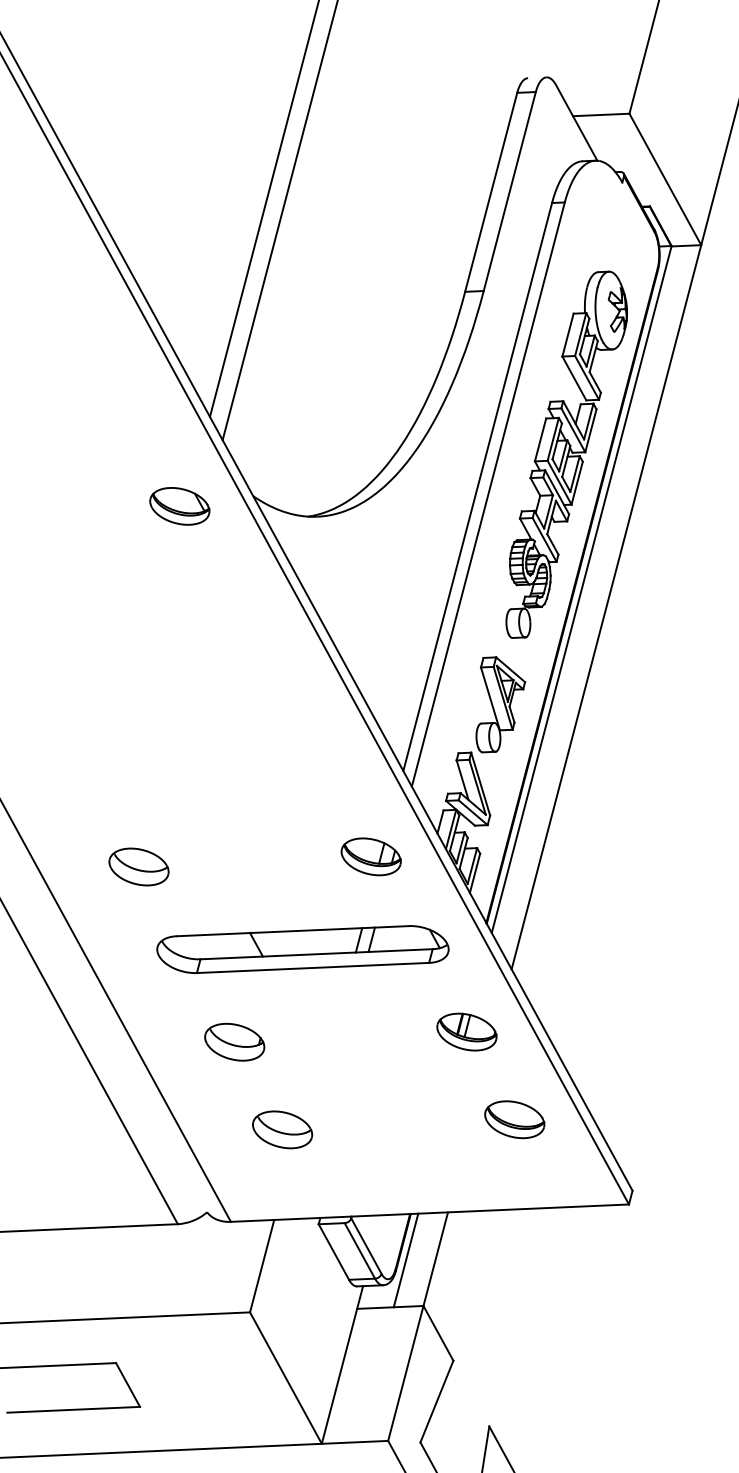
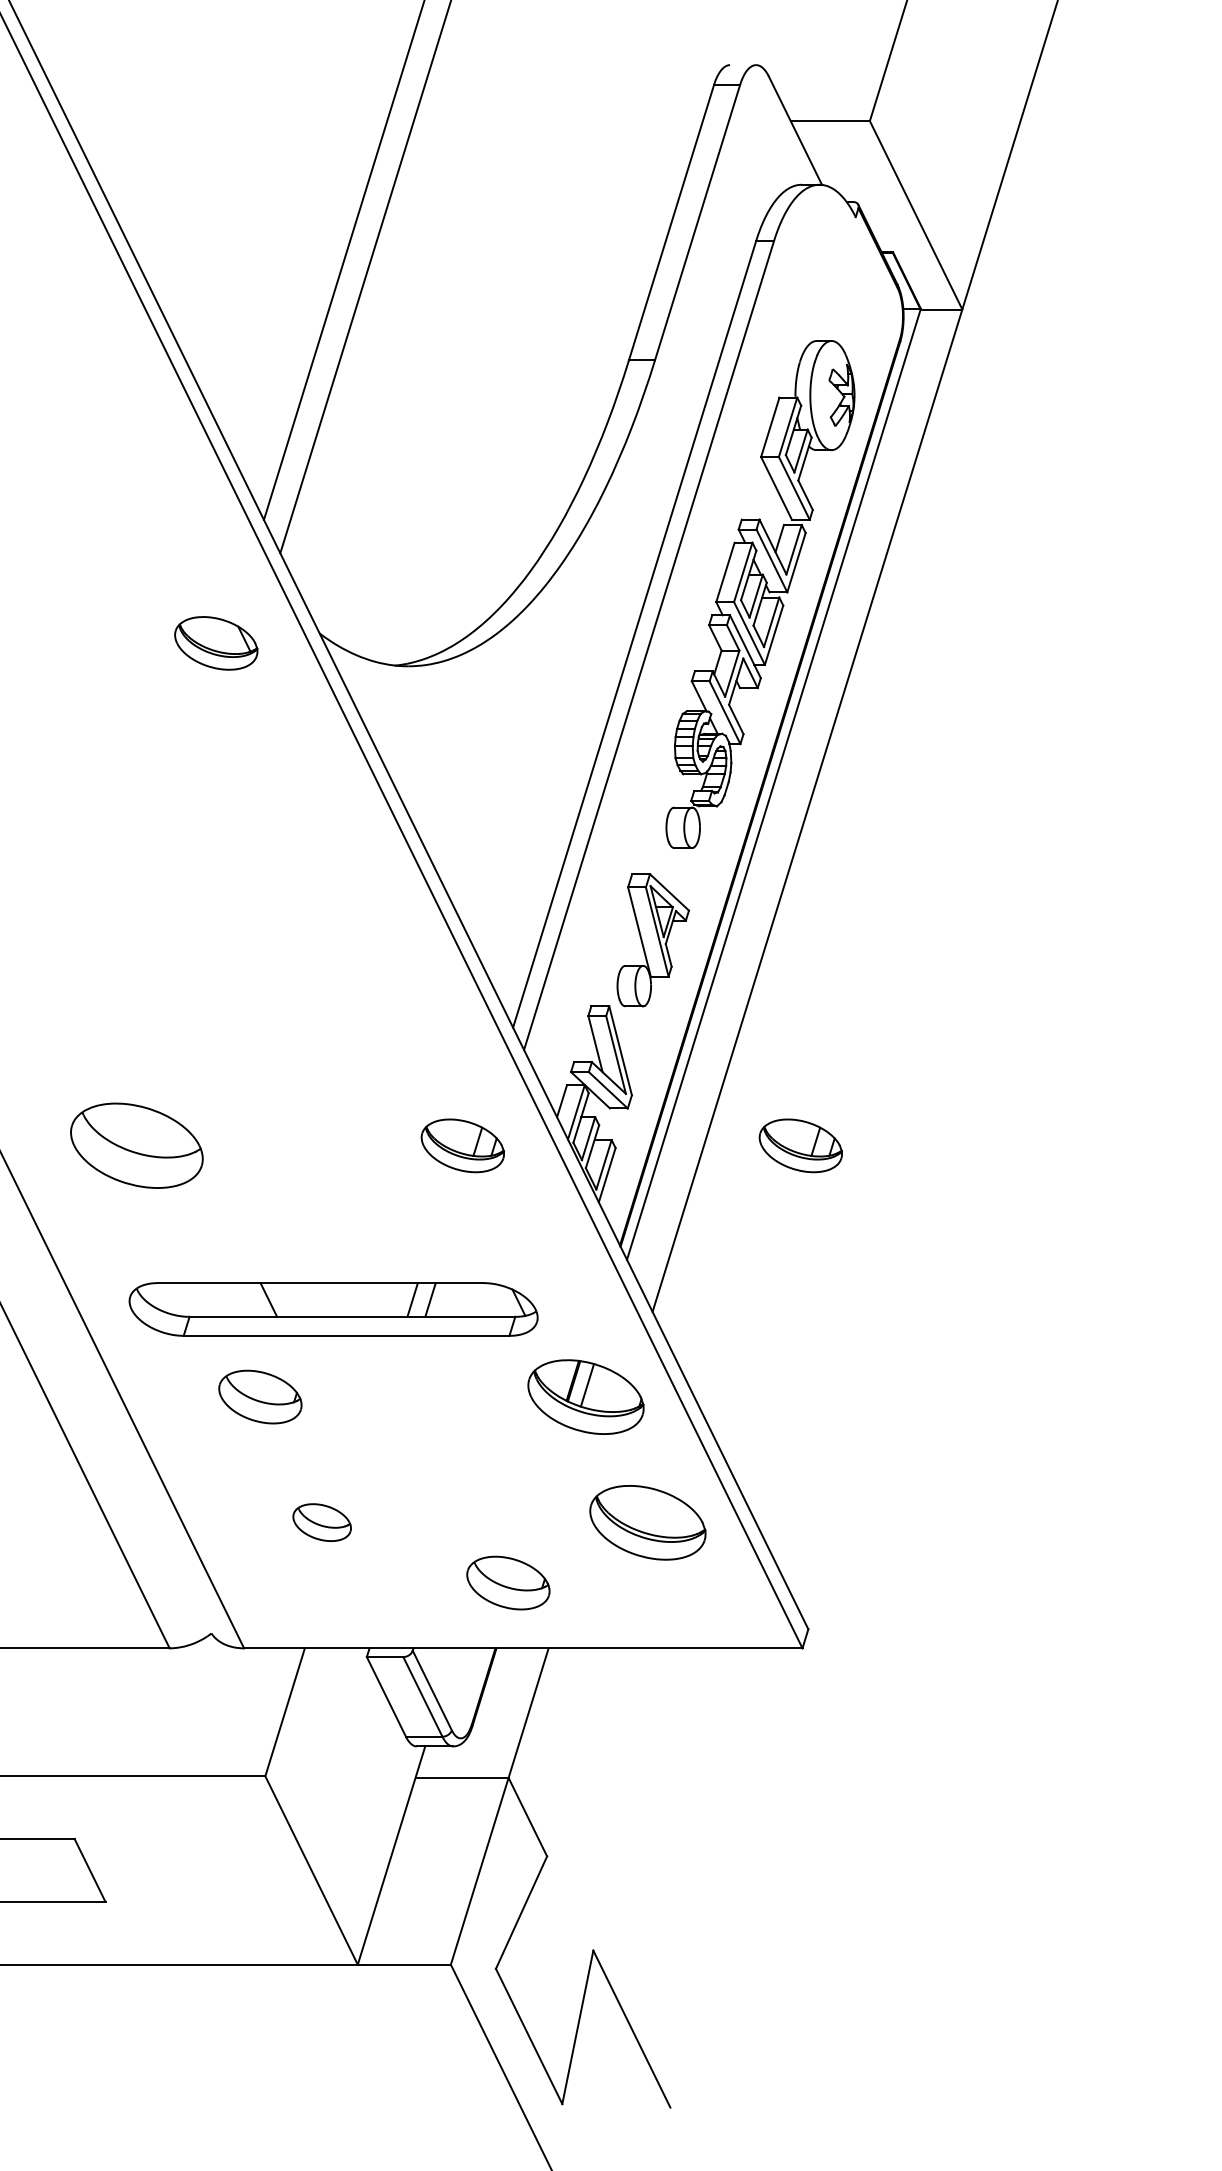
part: (611, 846) -> (800, 1145), added
part: (139, 866) -> (137, 1145), size x1.6
part: (302, 949) -> (333, 1309), moved
part: (467, 1031) -> (586, 1396), size x1.4
part: (514, 1119) -> (647, 1522), size x1.4
part: (282, 1129) -> (322, 1522), size x0.7
part: (417, 1166) -> (508, 1582), added
line: (405, 1260) -> (486, 1712), removed

